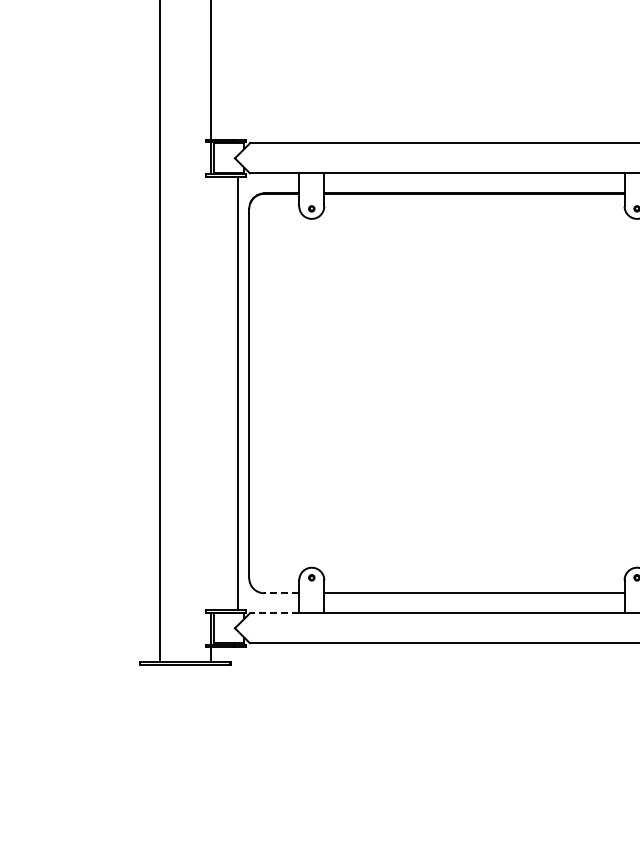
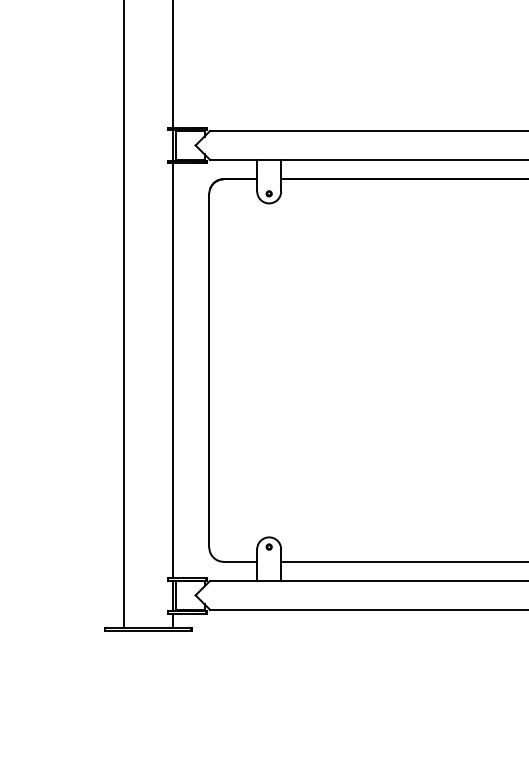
line: (237, 393) -> (172, 370), moved
line: (281, 593) -> (240, 562), dashed -> solid
line: (274, 613) -> (233, 581), dashed -> solid

